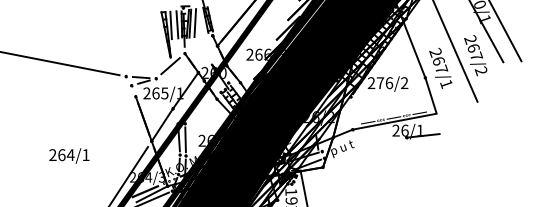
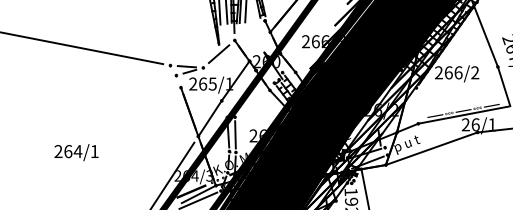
text: (380, 83) -> (448, 73), 276/2 -> 266/2
line: (364, 152) -> (431, 148), added
text: (69, 155) -> (76, 152), moved

